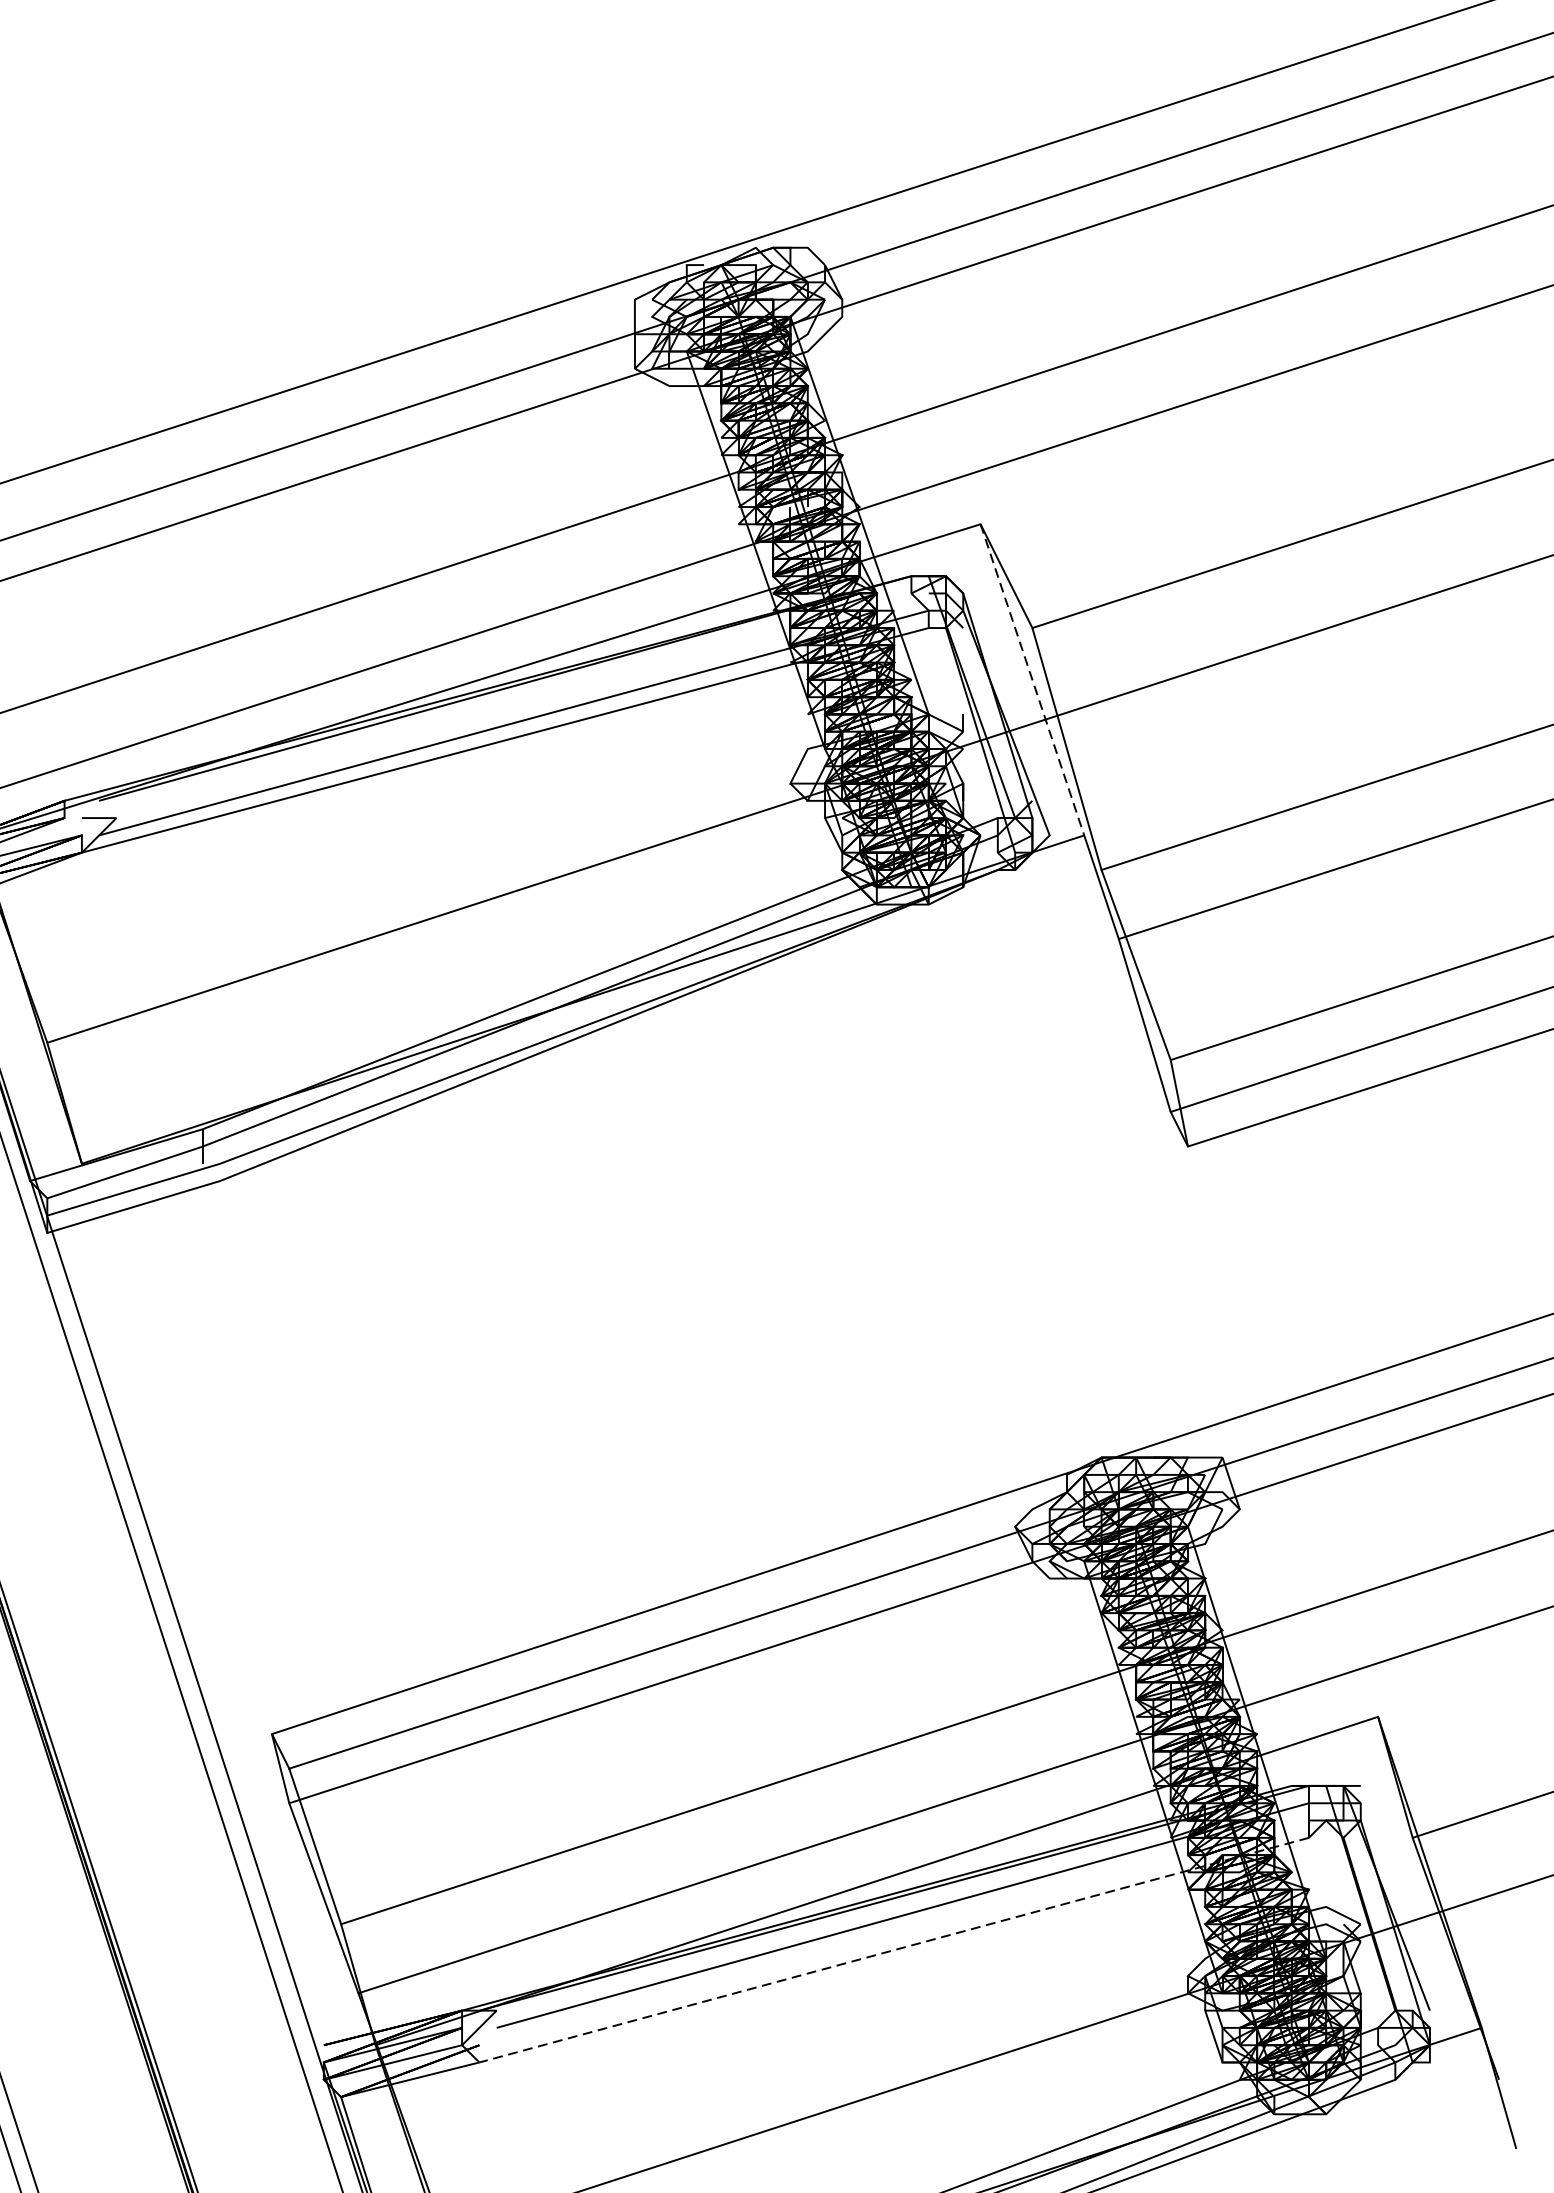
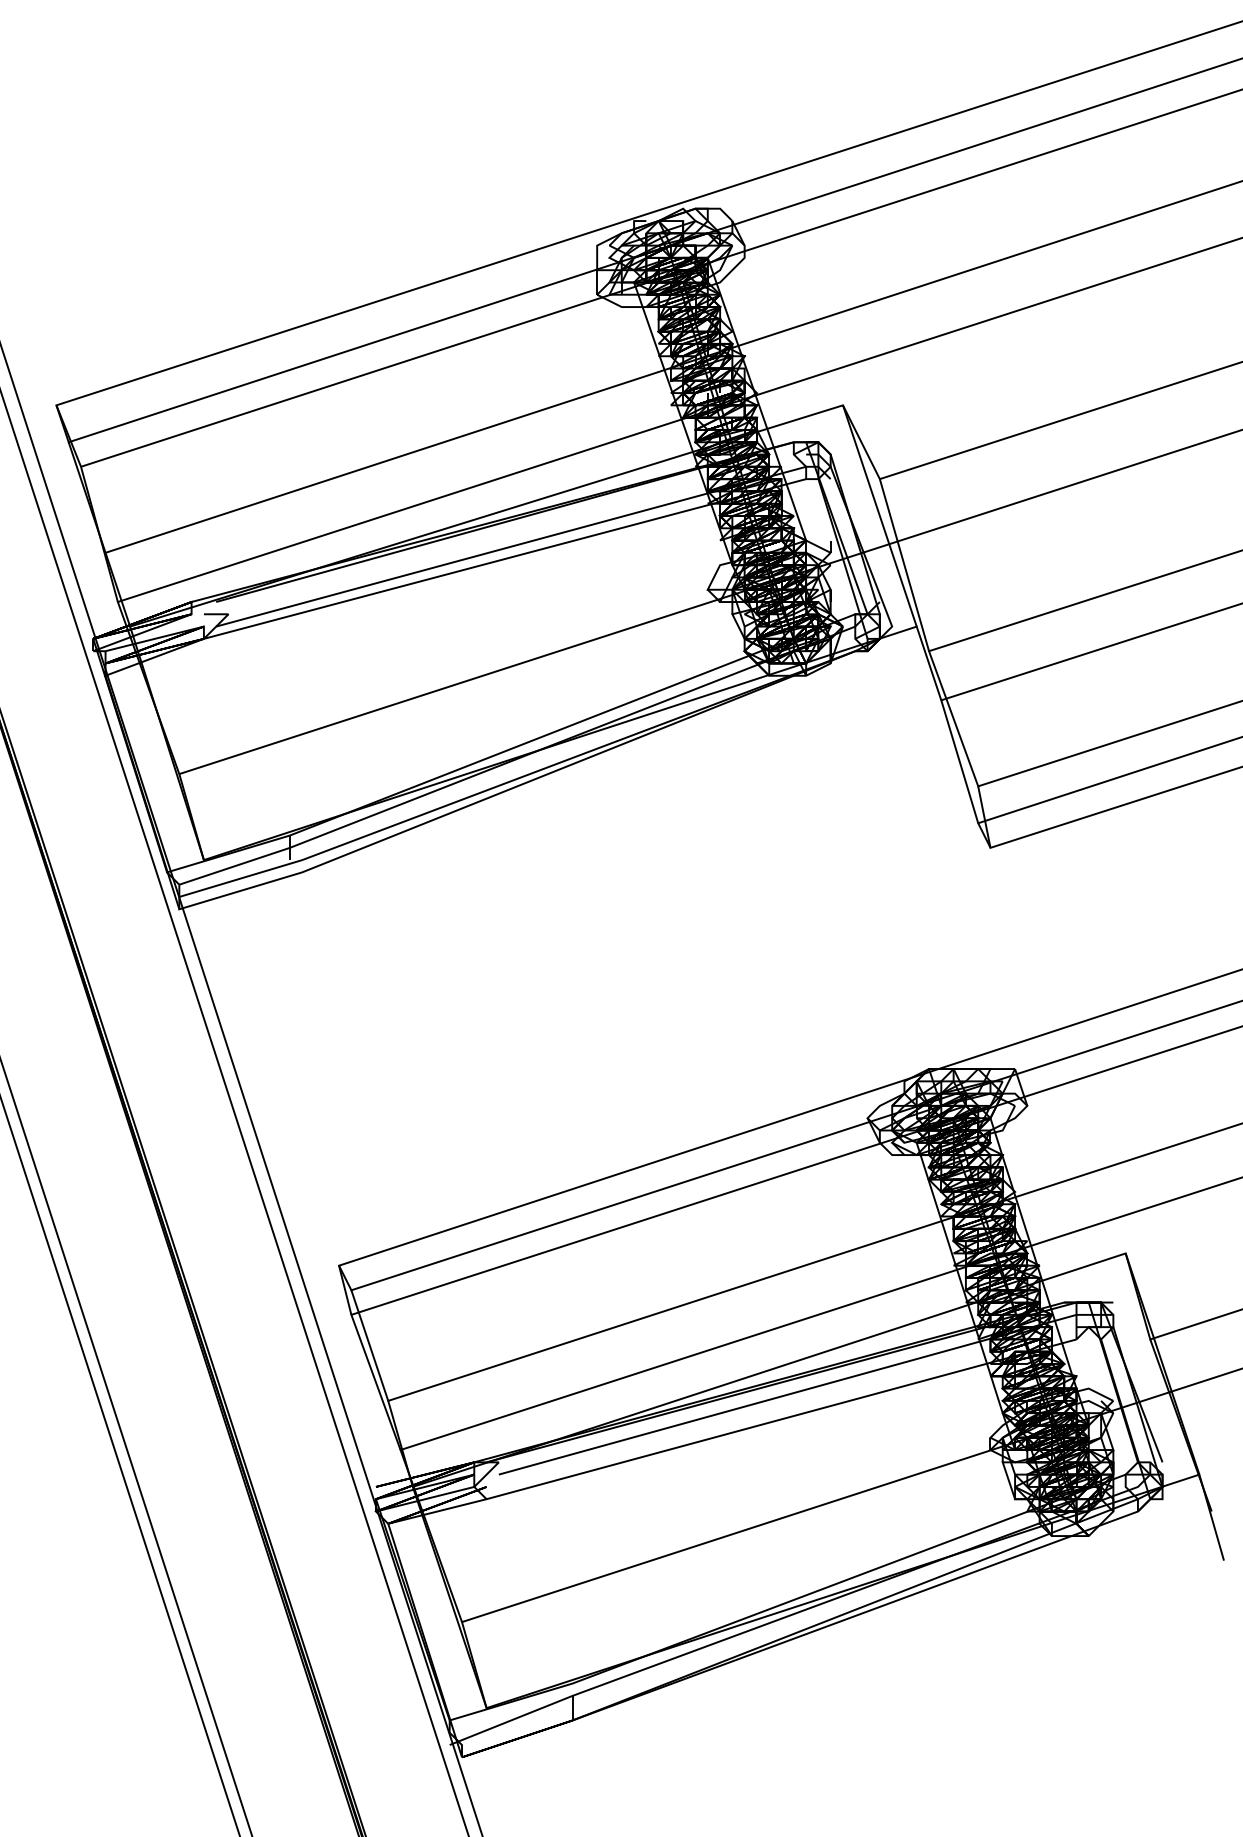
line: (1031, 679) -> (879, 515), dashed -> solid
line: (894, 1950) -> (781, 1419), dashed -> solid

